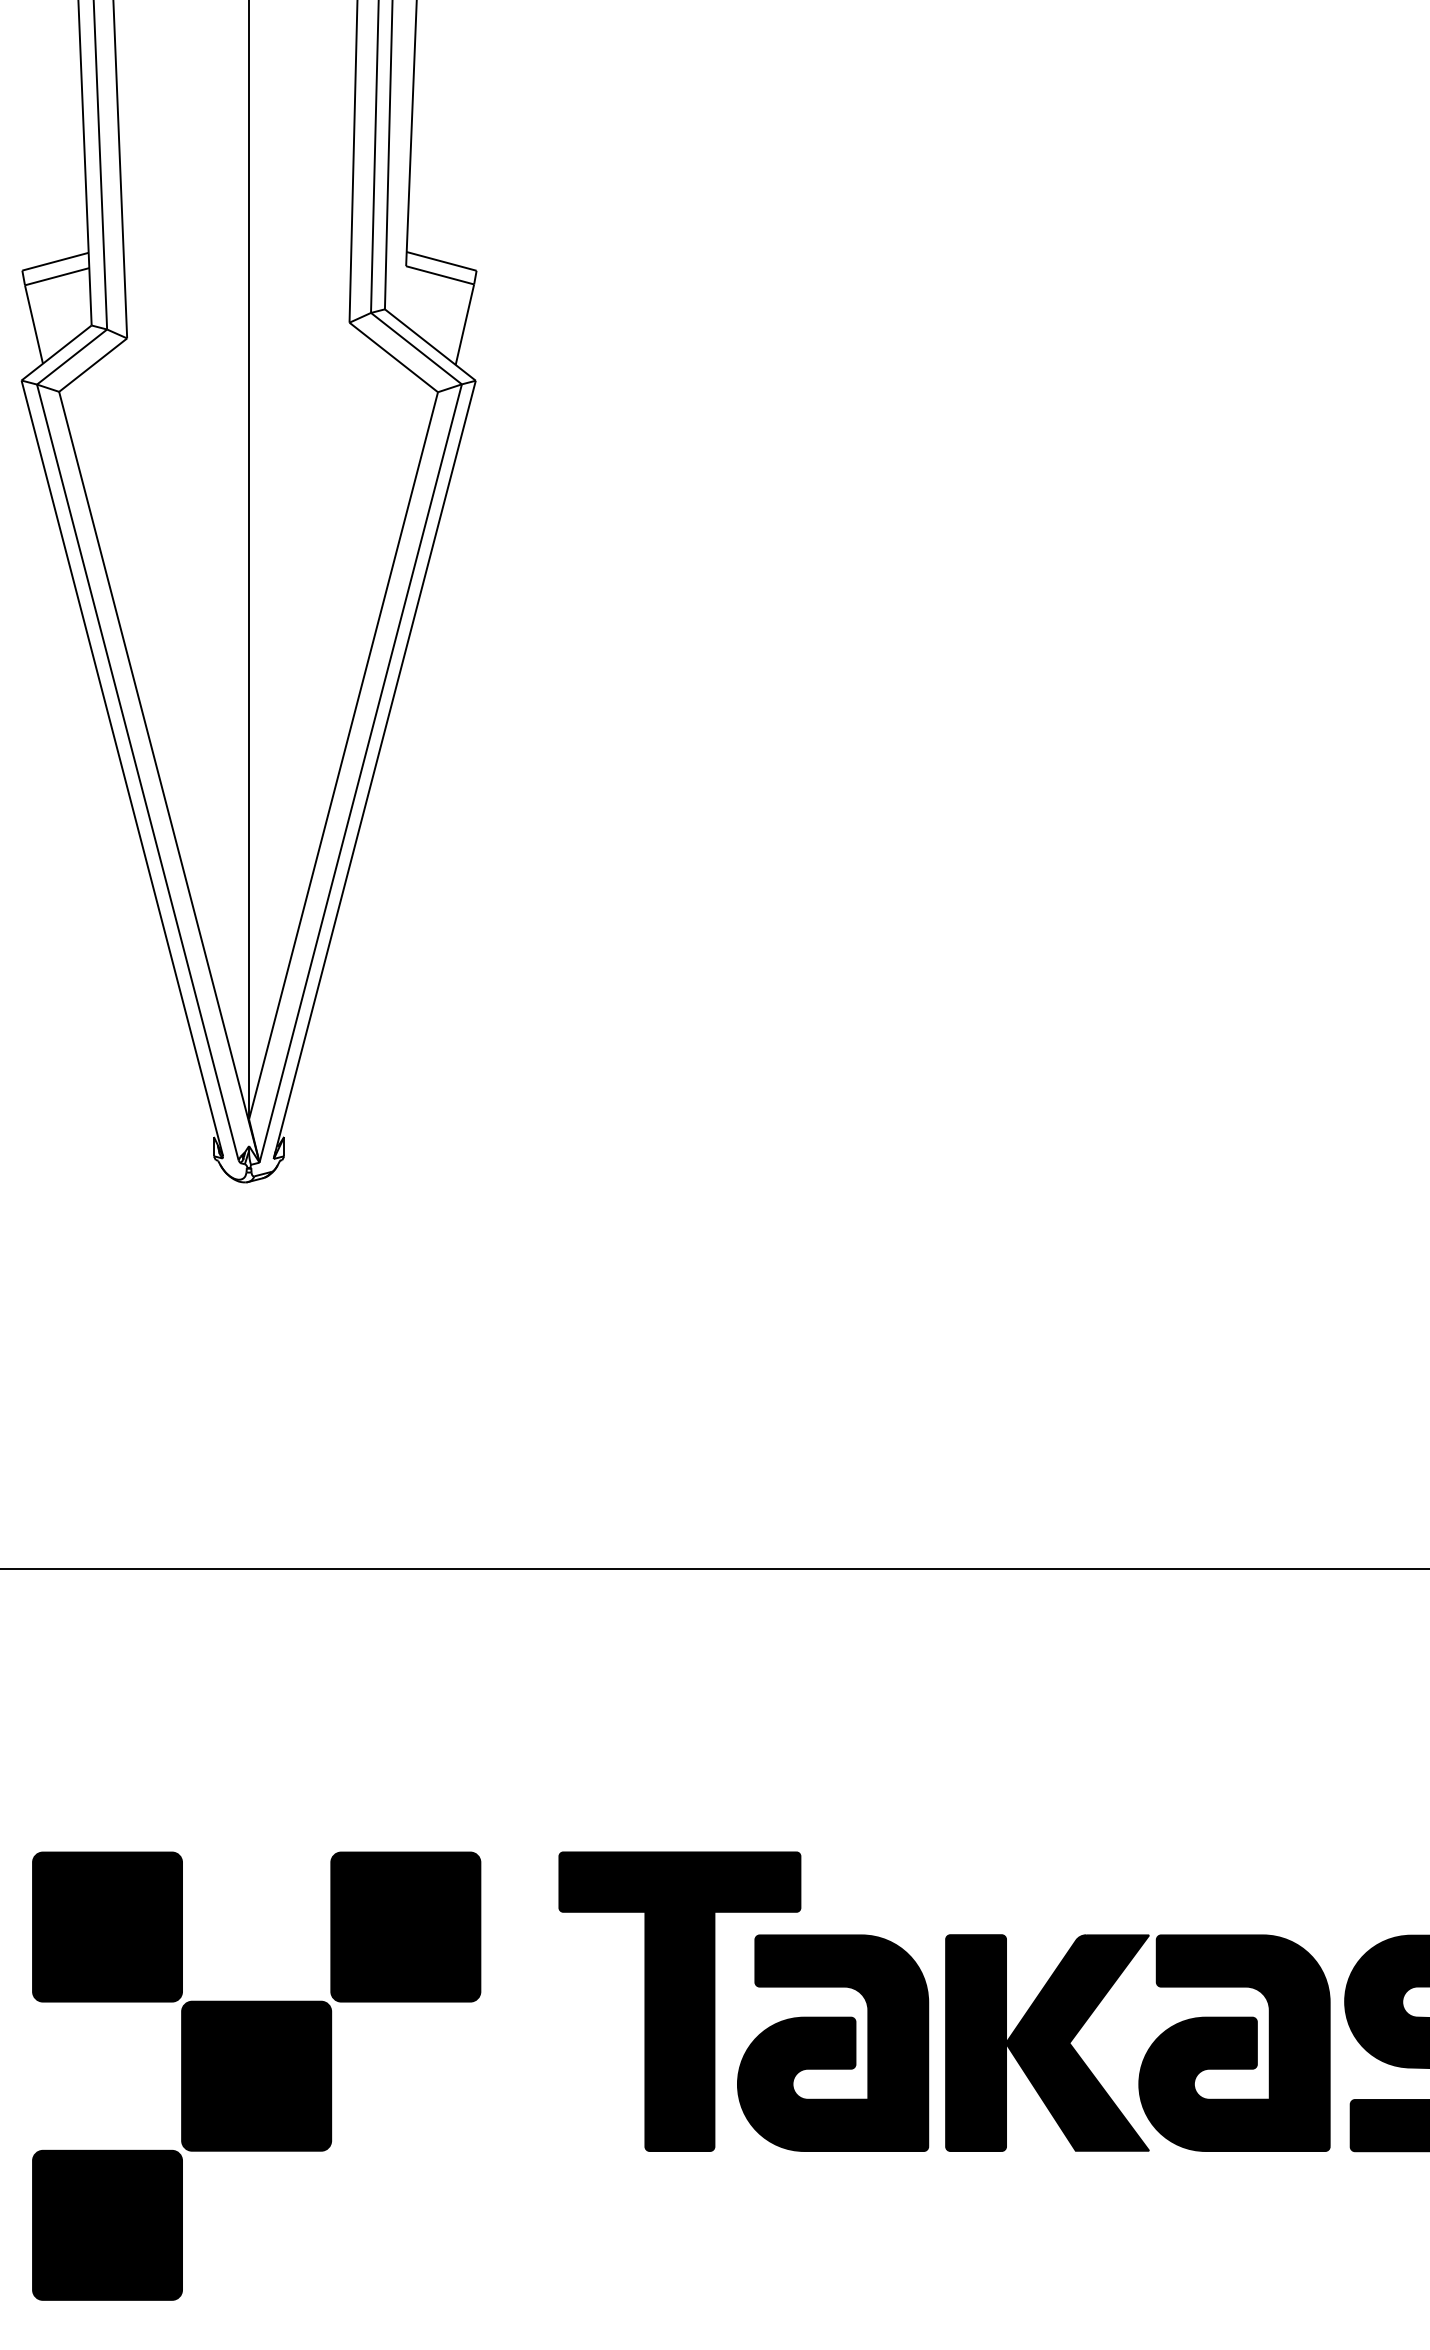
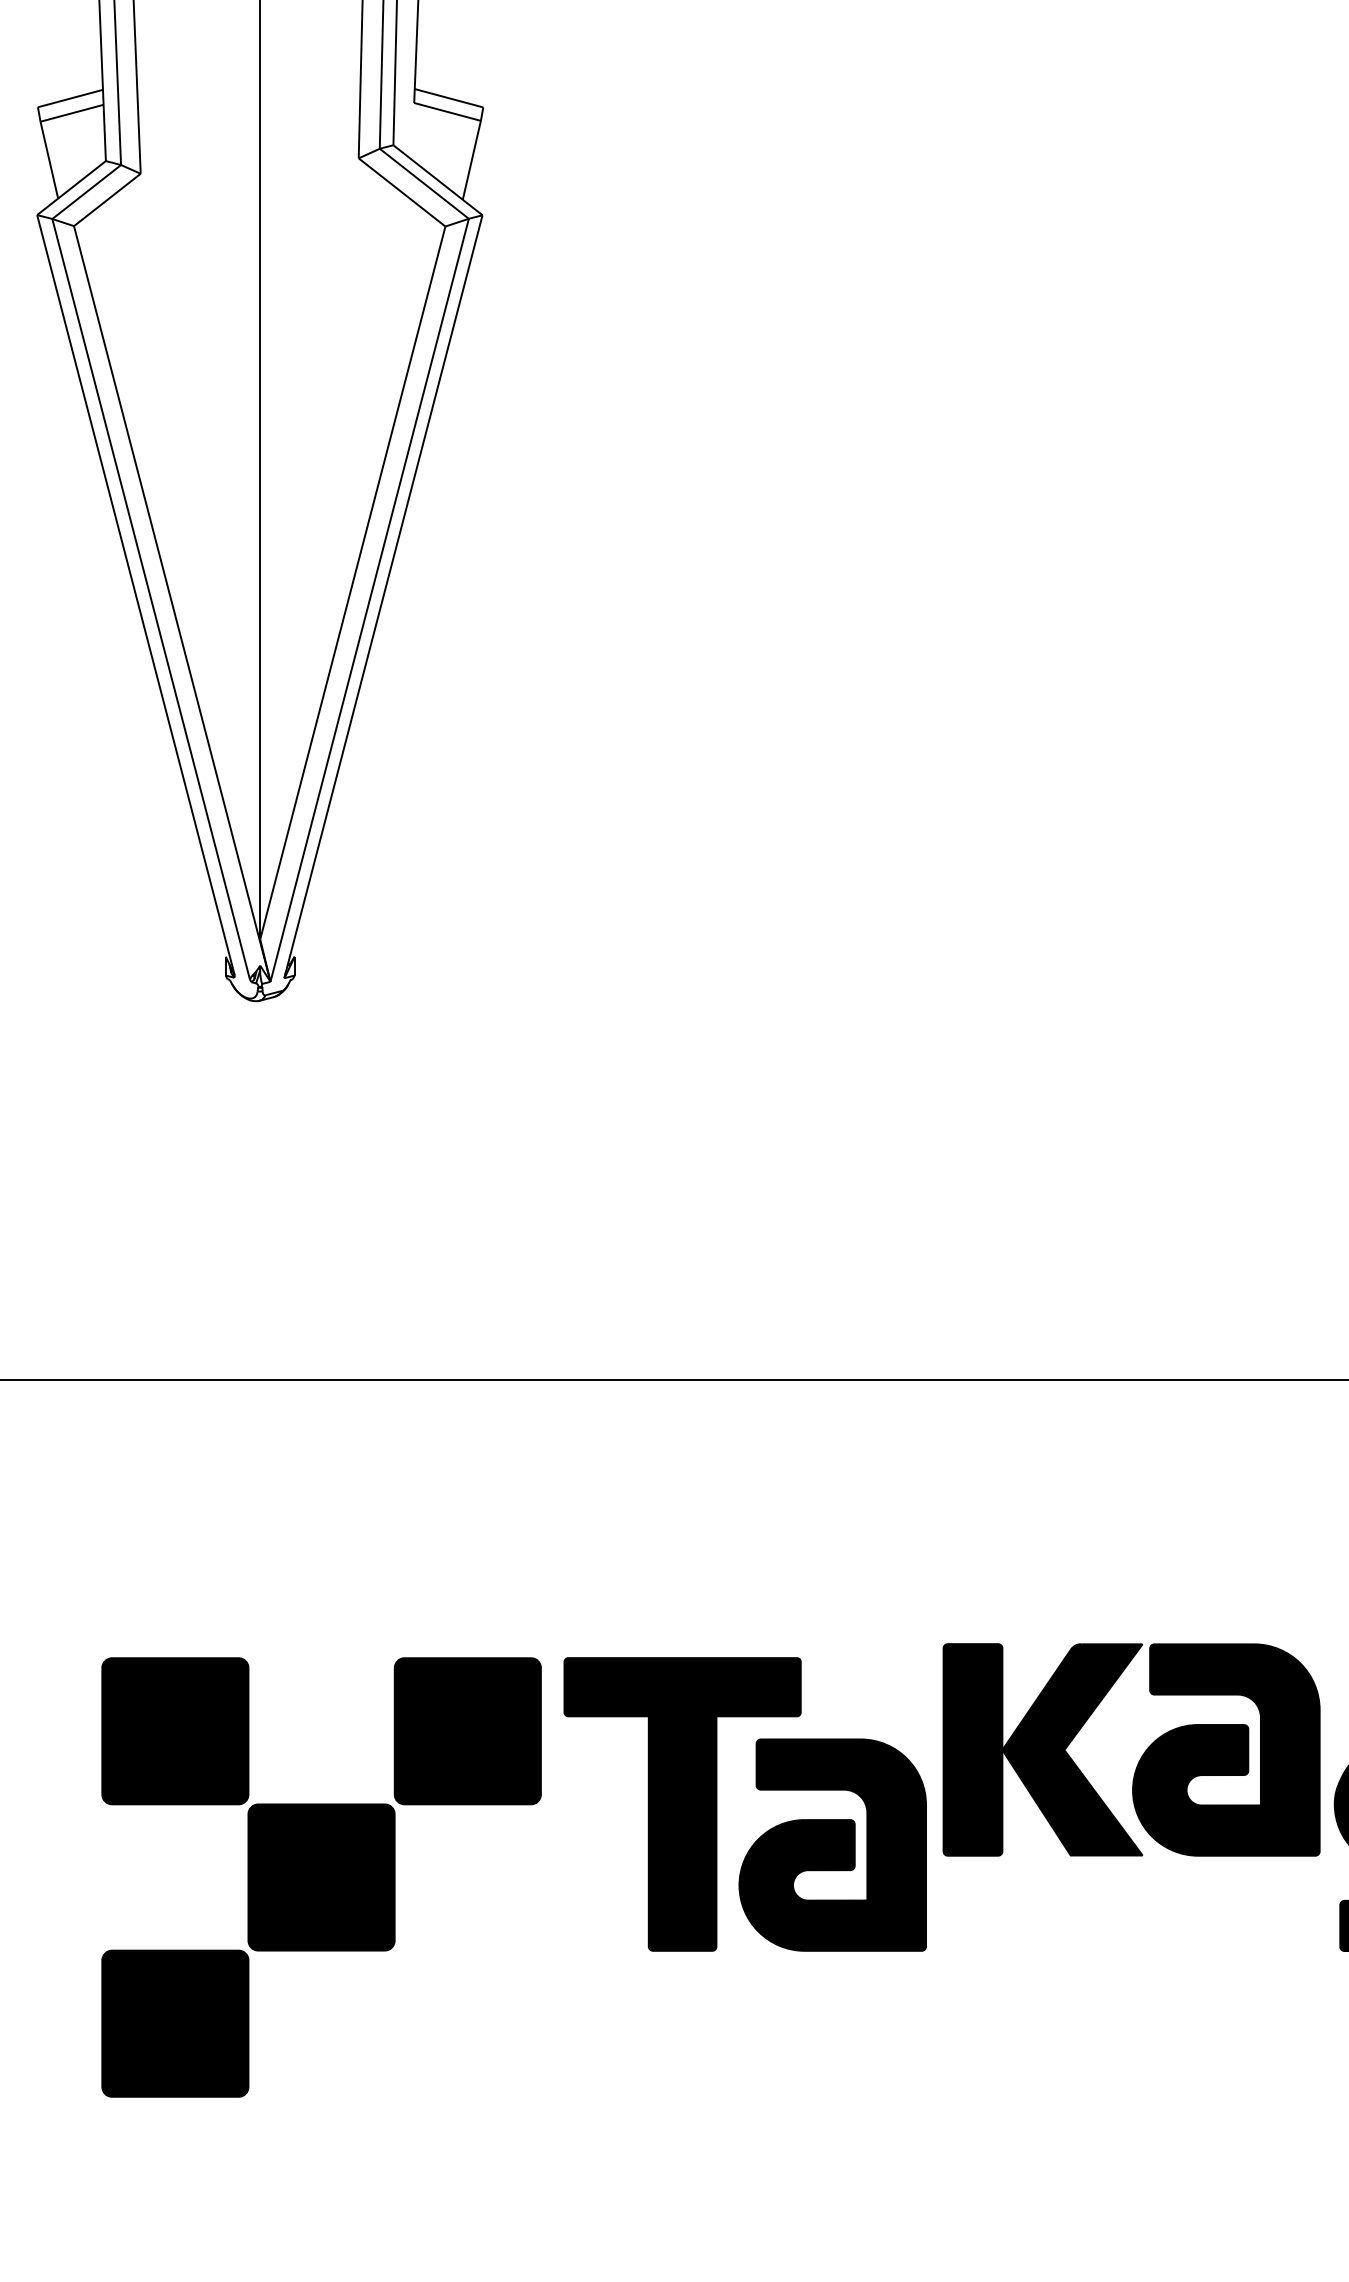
part: (1148, 2048) -> (1142, 1755), moved
part: (256, 2075) -> (321, 1876), moved

